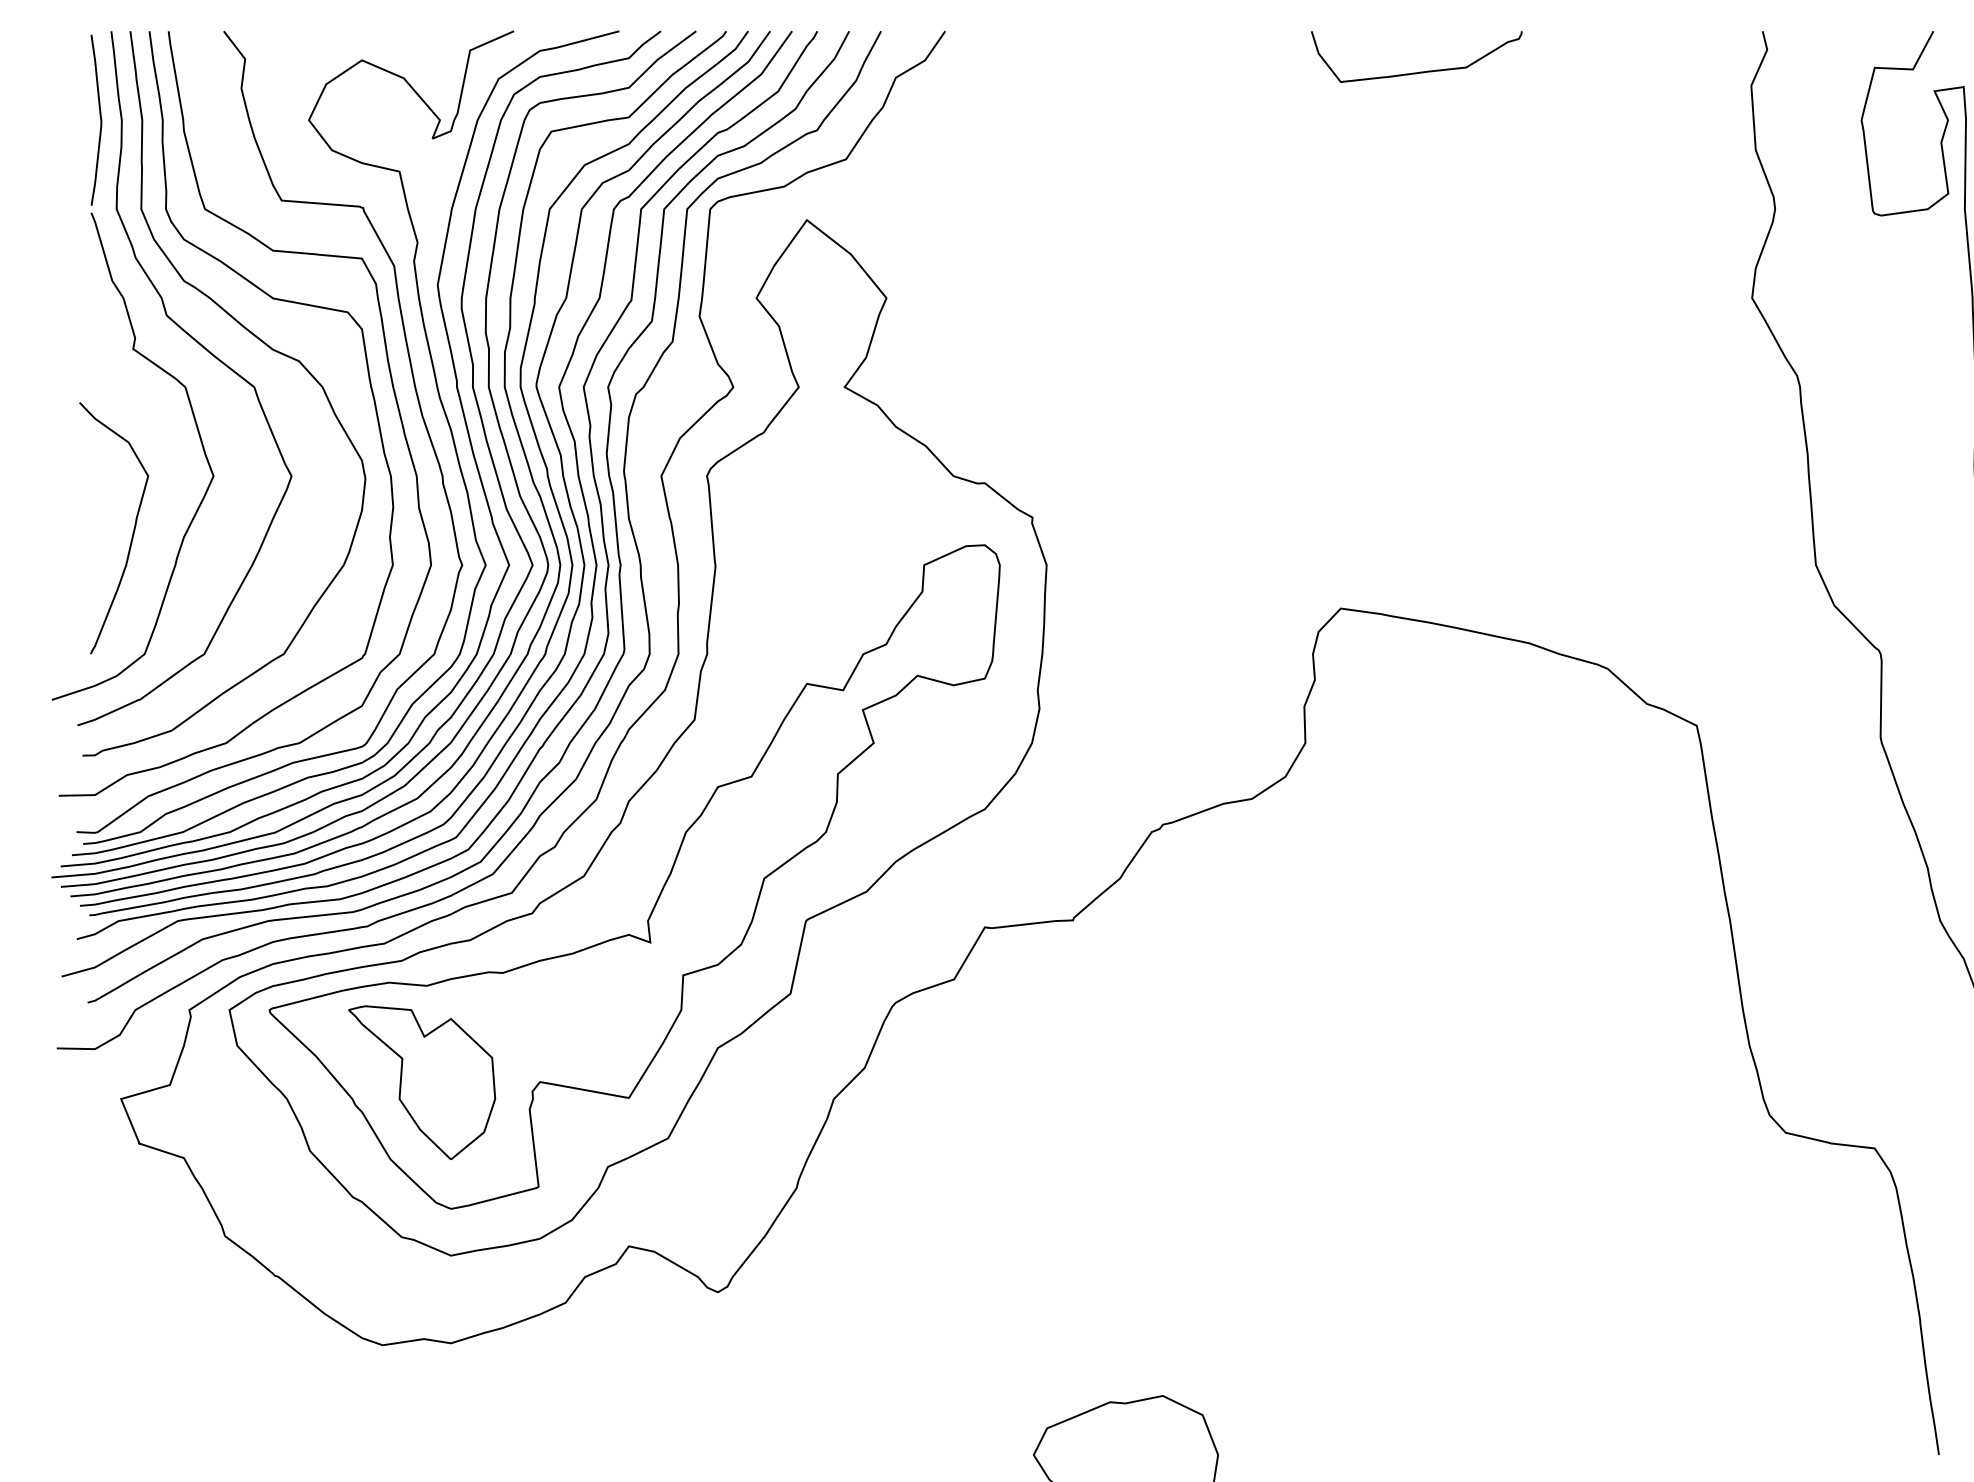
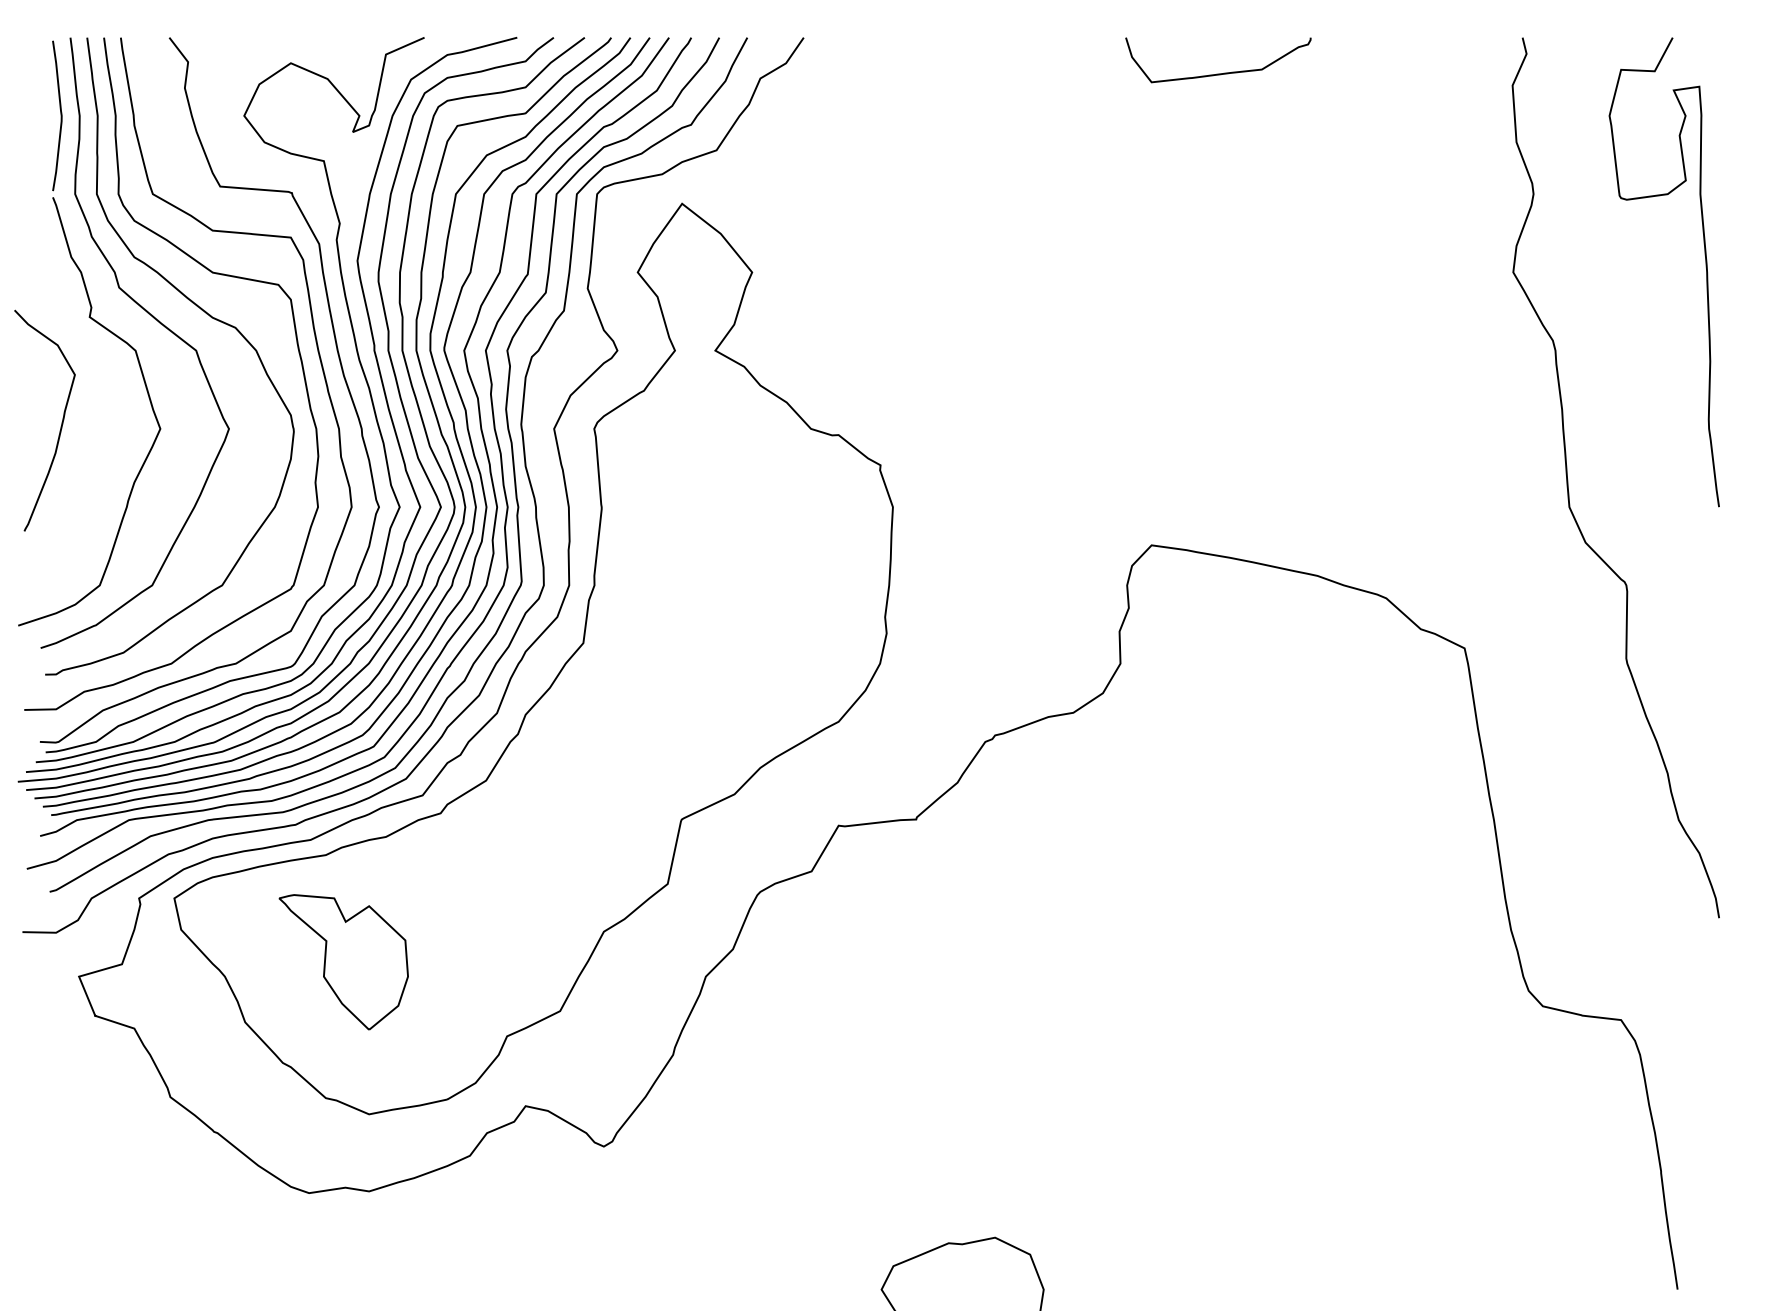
curve: (131, 534) -> (60, 426), moved
part: (661, 888) -> (554, 791), removed

